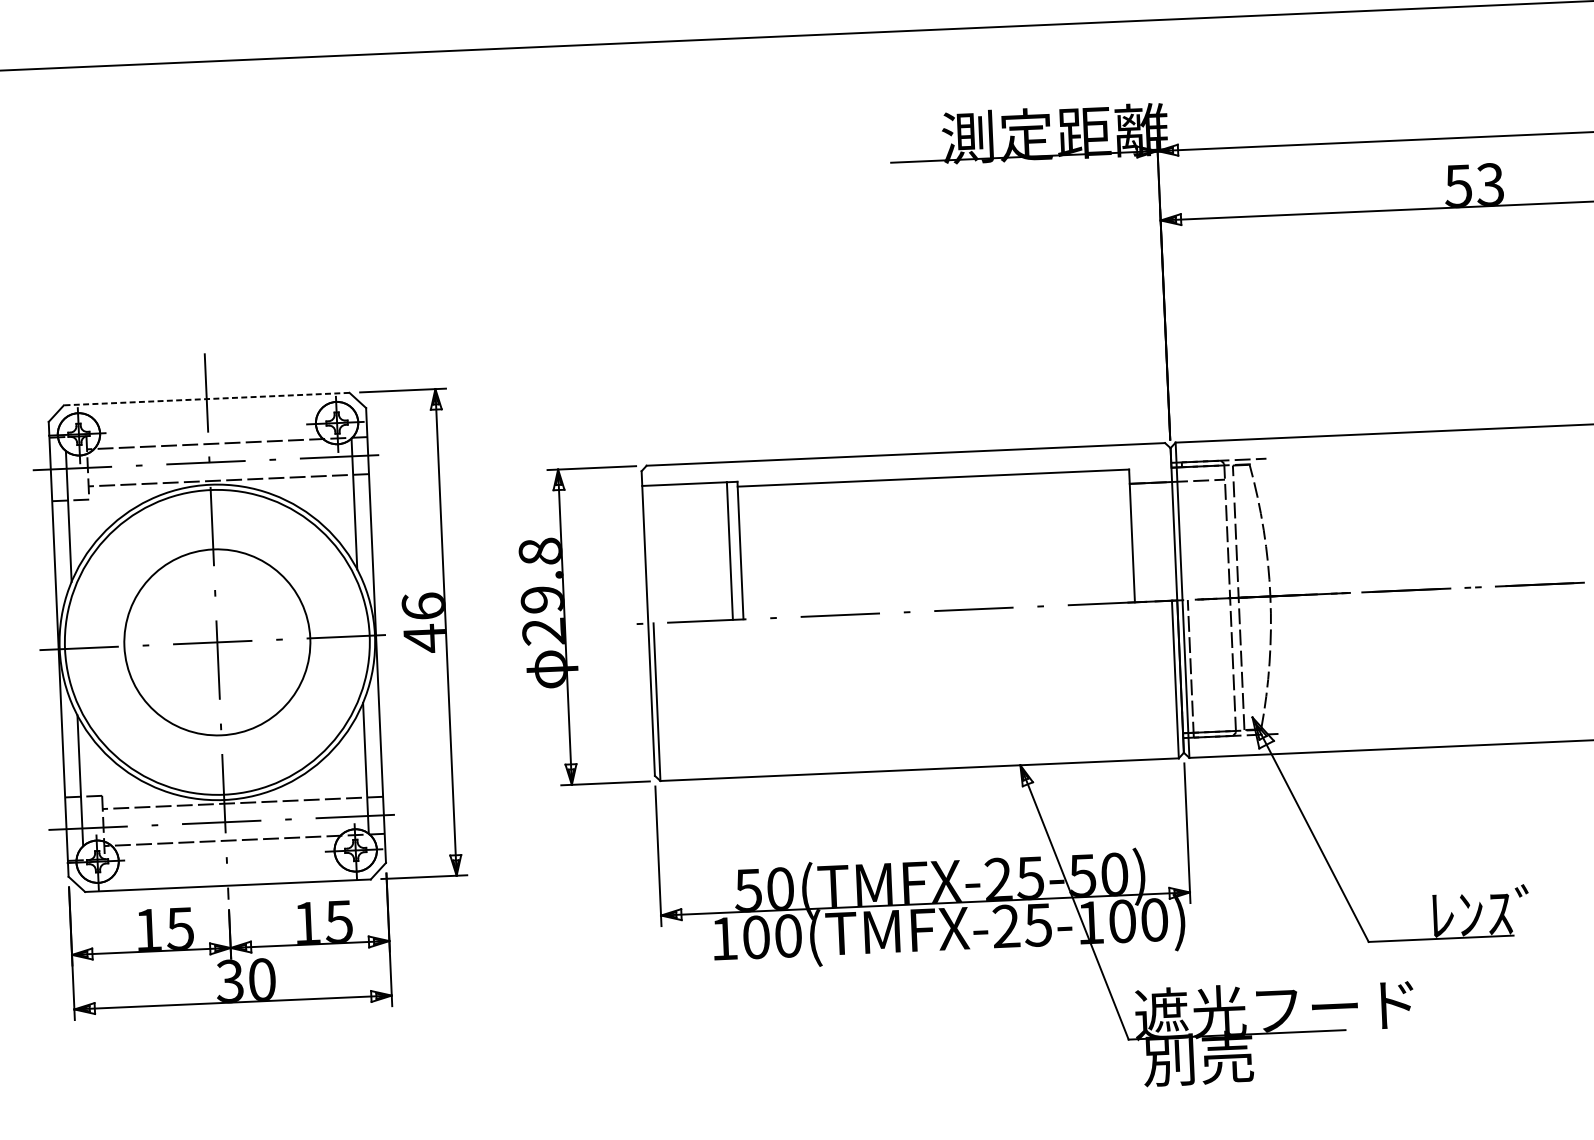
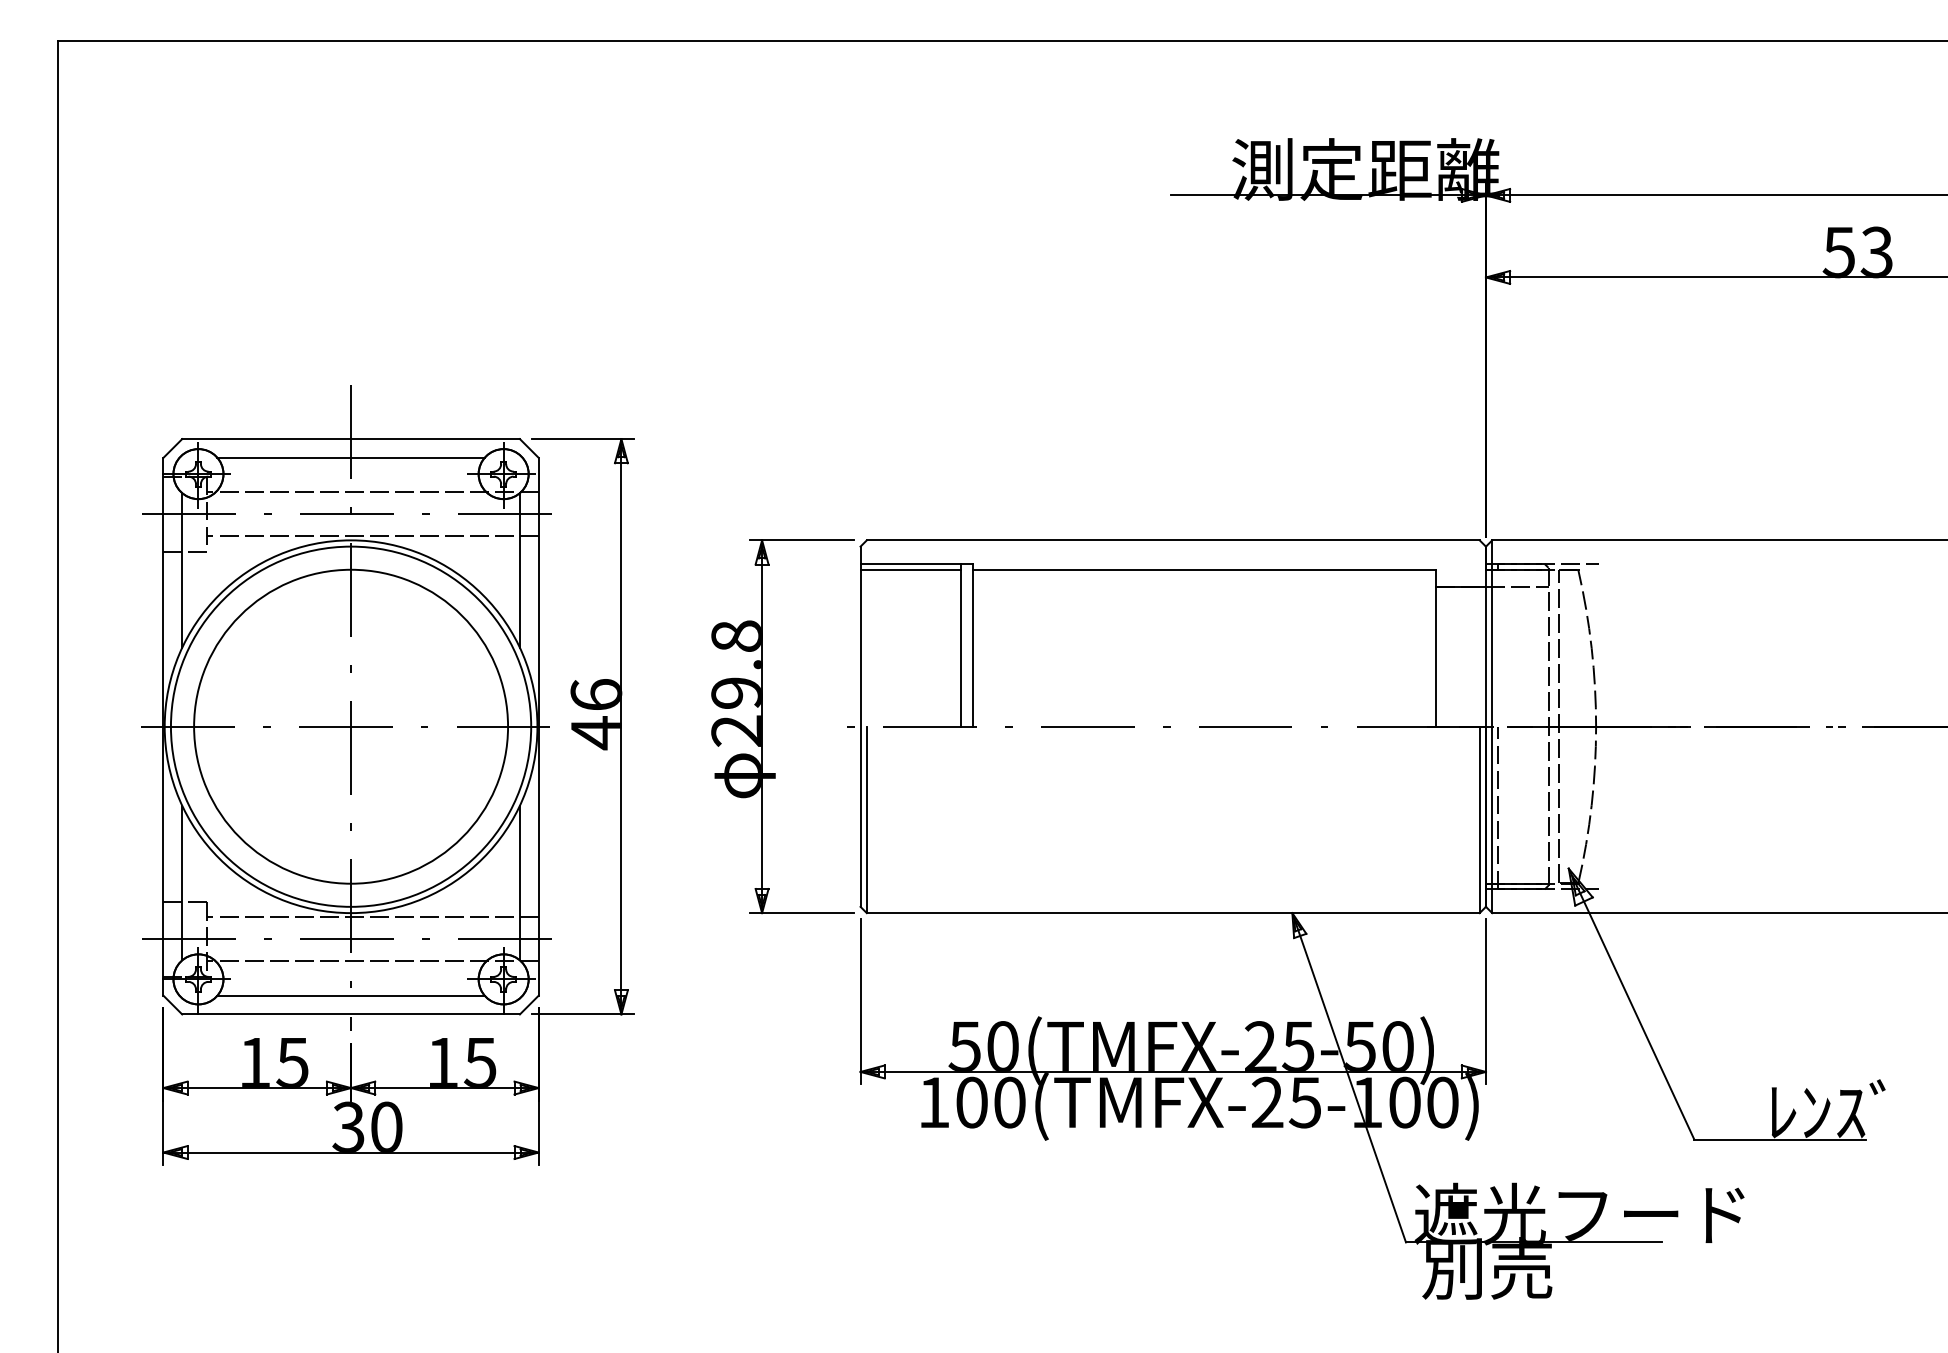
line: (207, 399) -> (351, 439), dashed -> solid
line: (206, 414) -> (350, 457), added
line: (684, 488) -> (910, 569), added
circle: (217, 642) -> (351, 726), size x1.43
line: (226, 869) -> (350, 995), added

